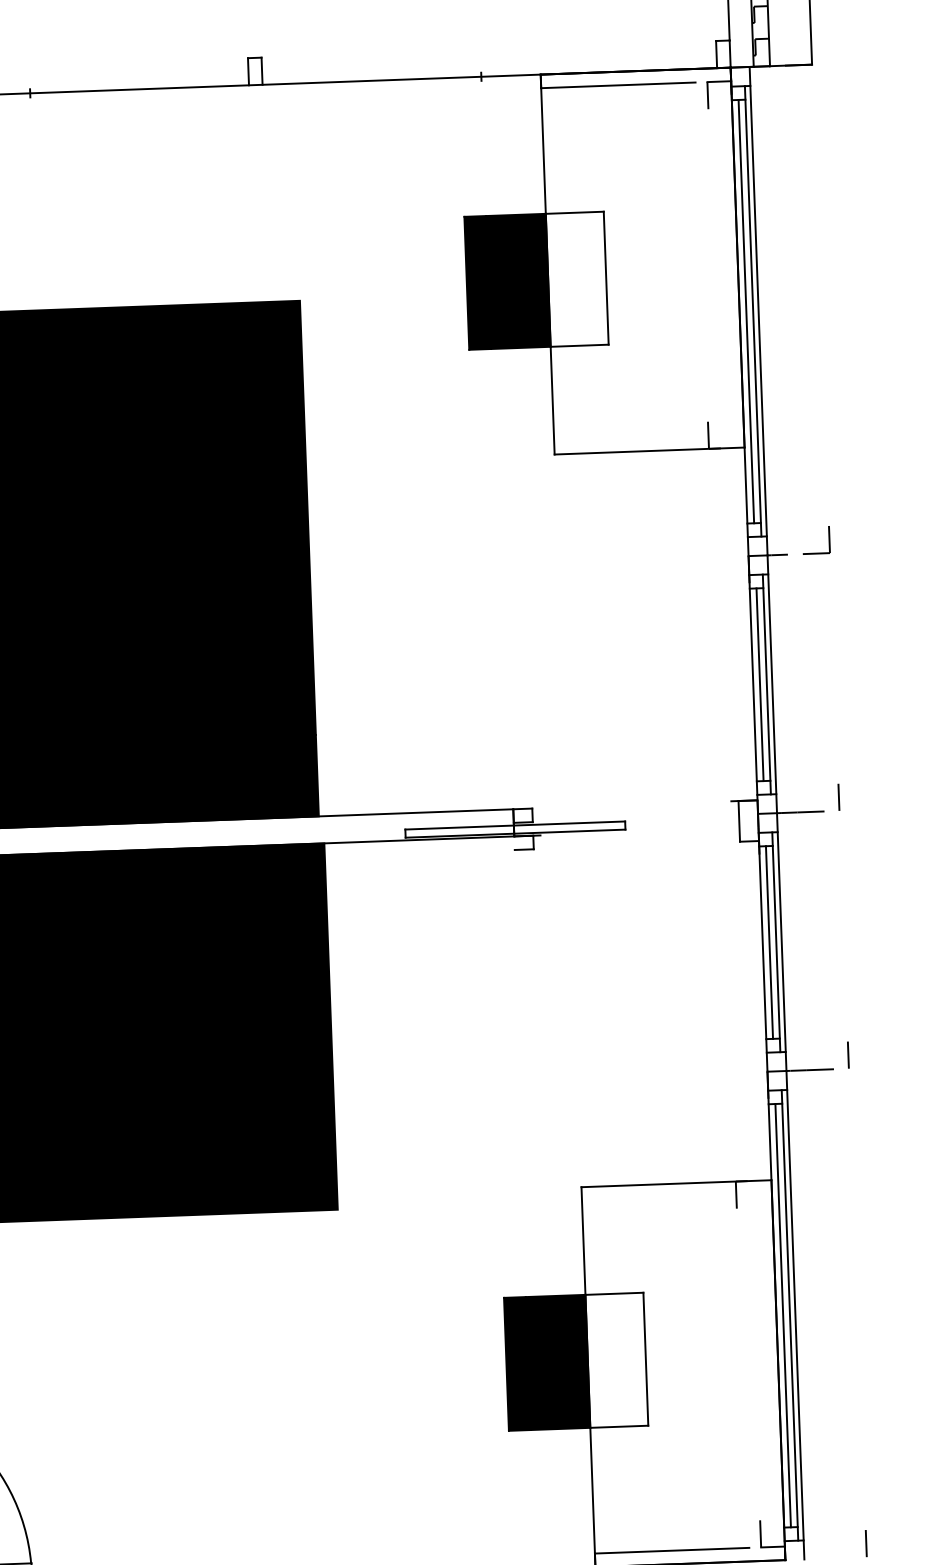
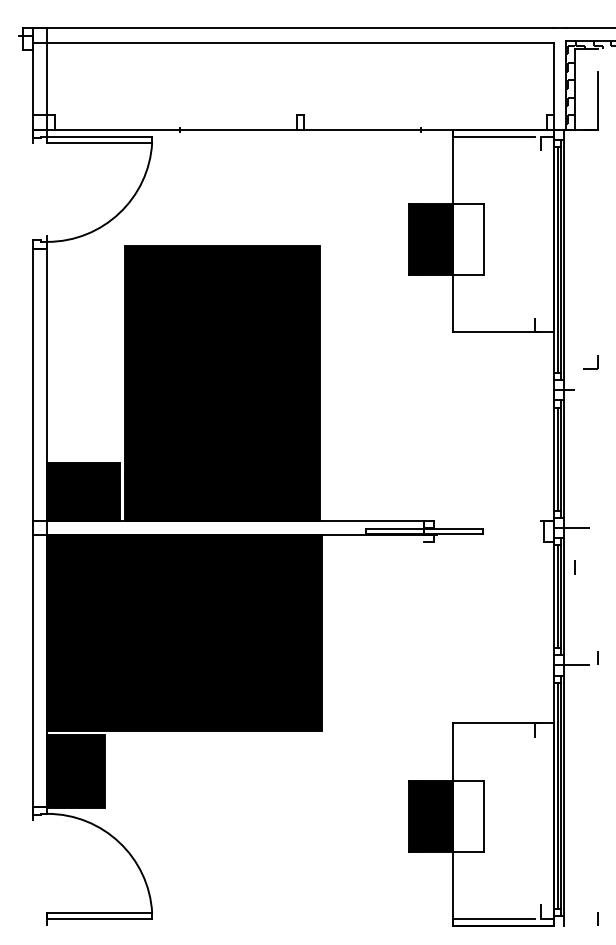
part: (816, 540) -> (590, 362), moved
line: (838, 797) -> (574, 567), moved

